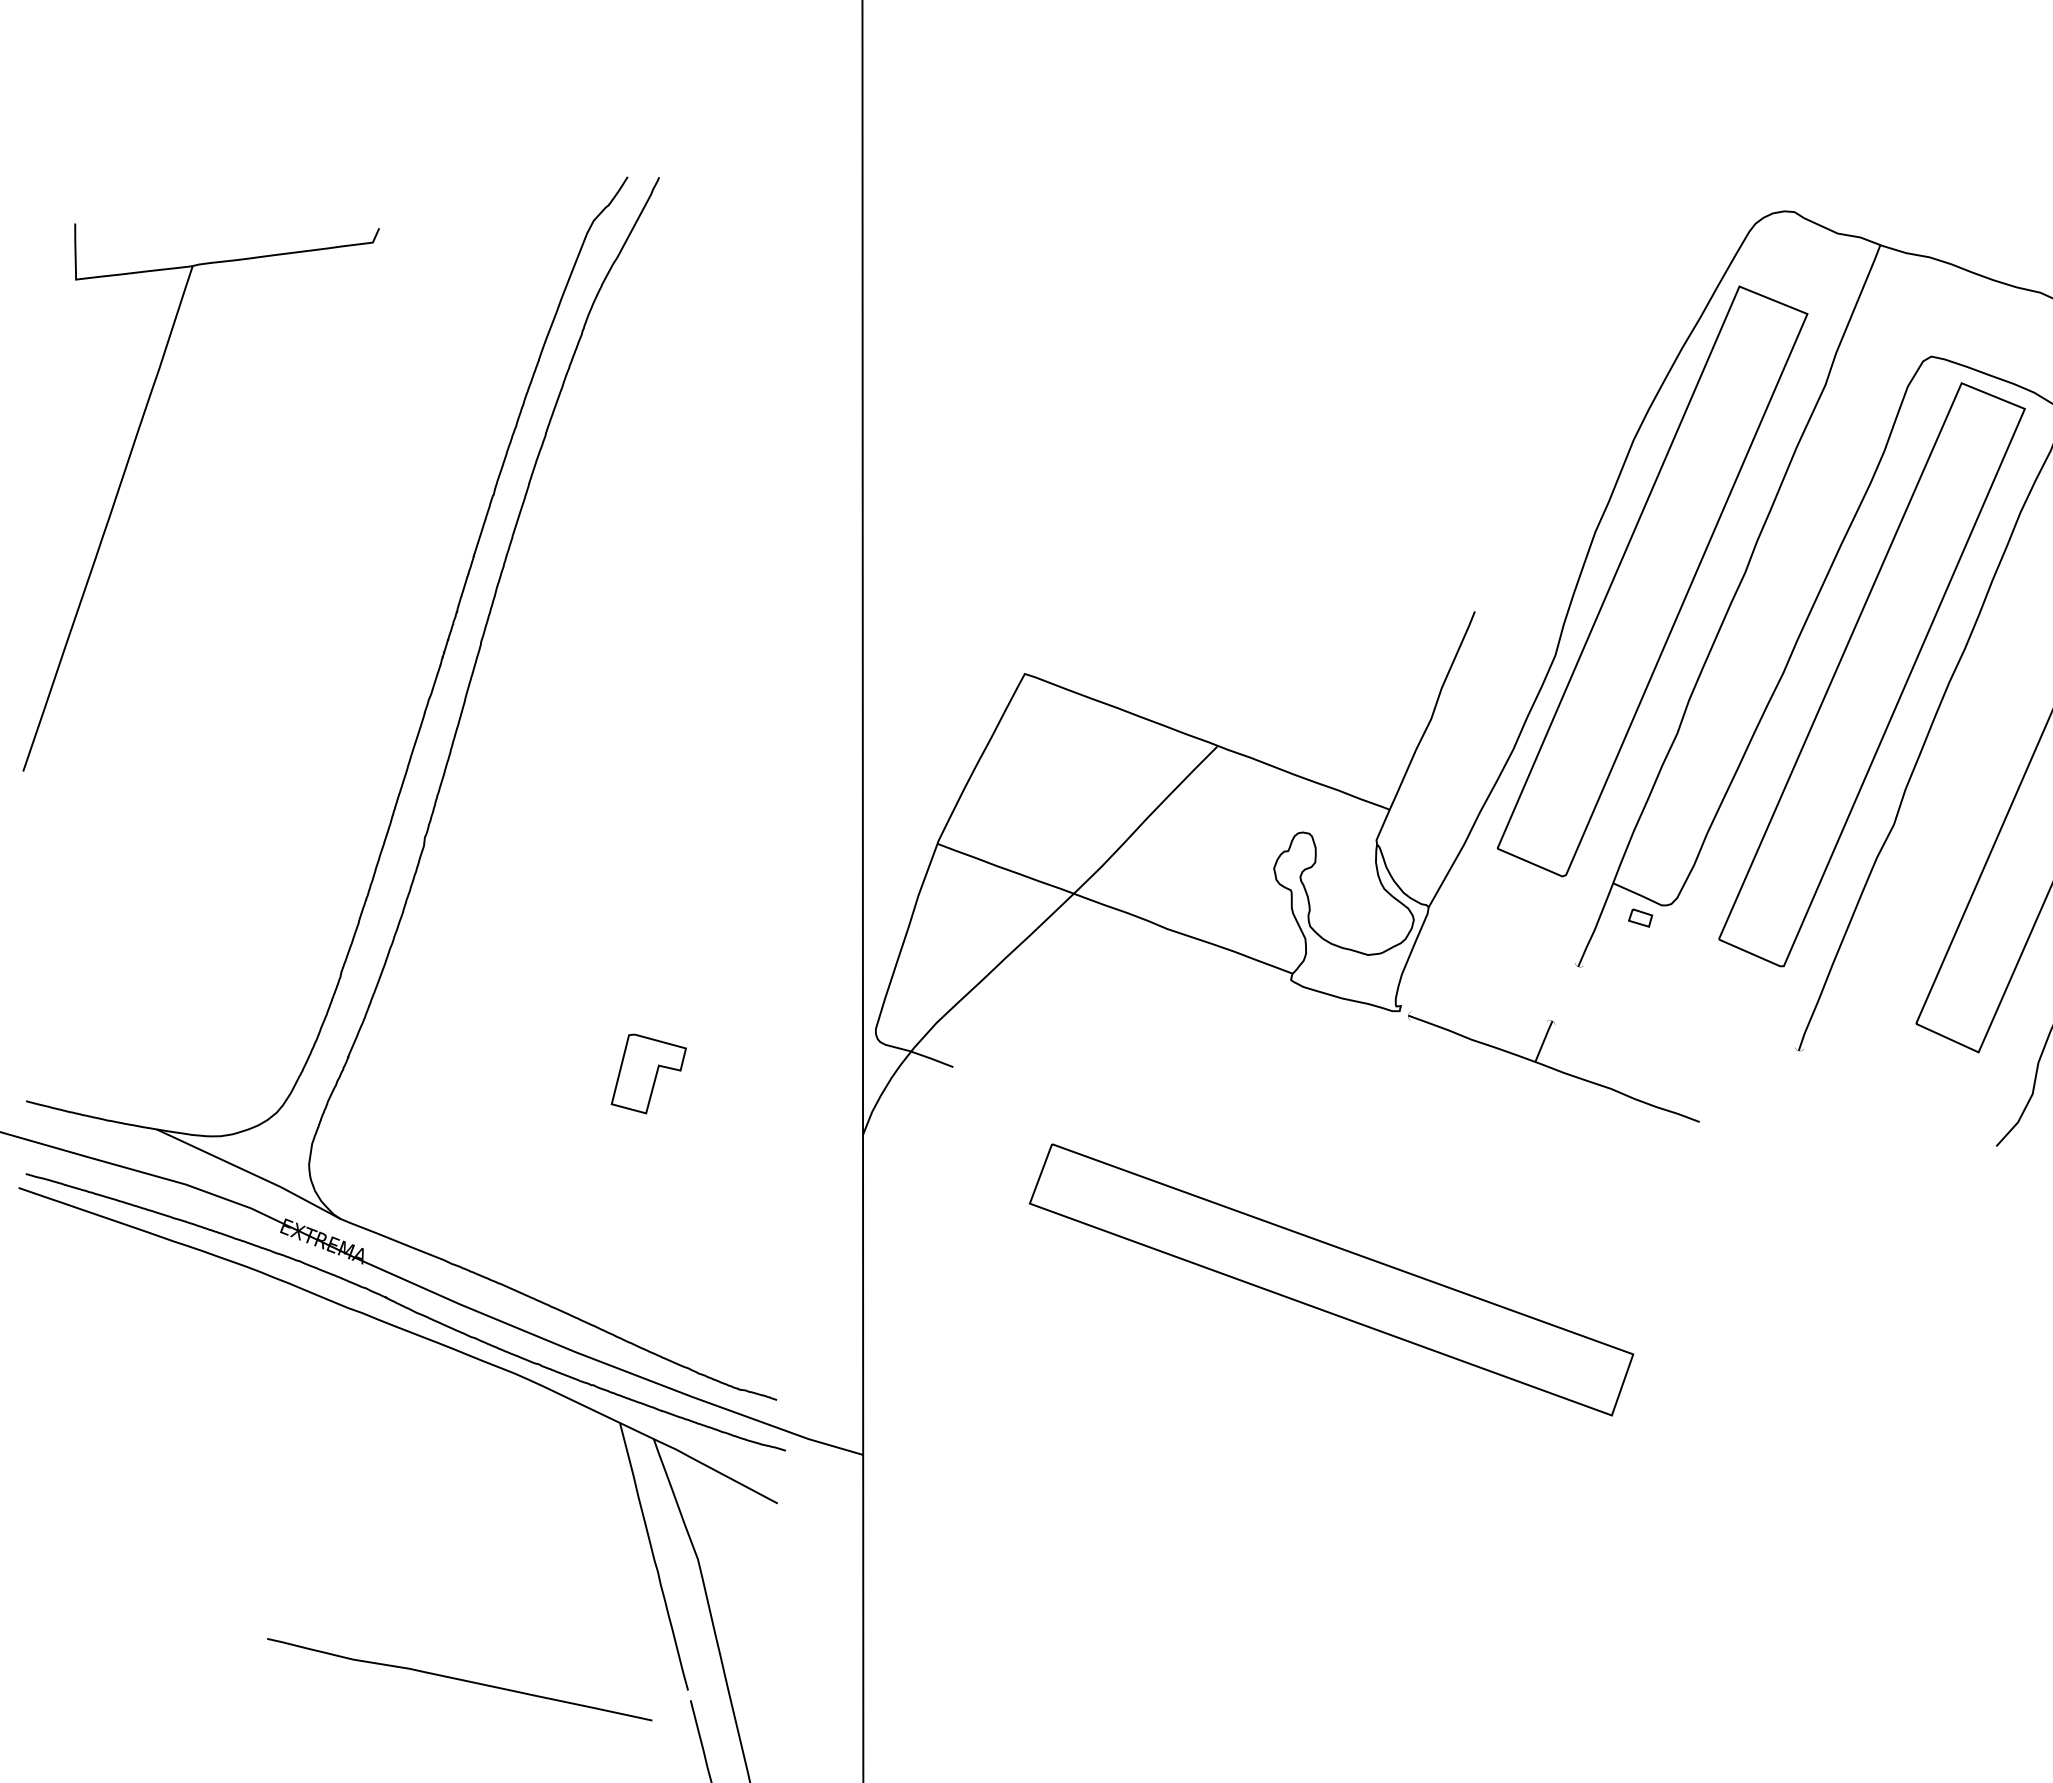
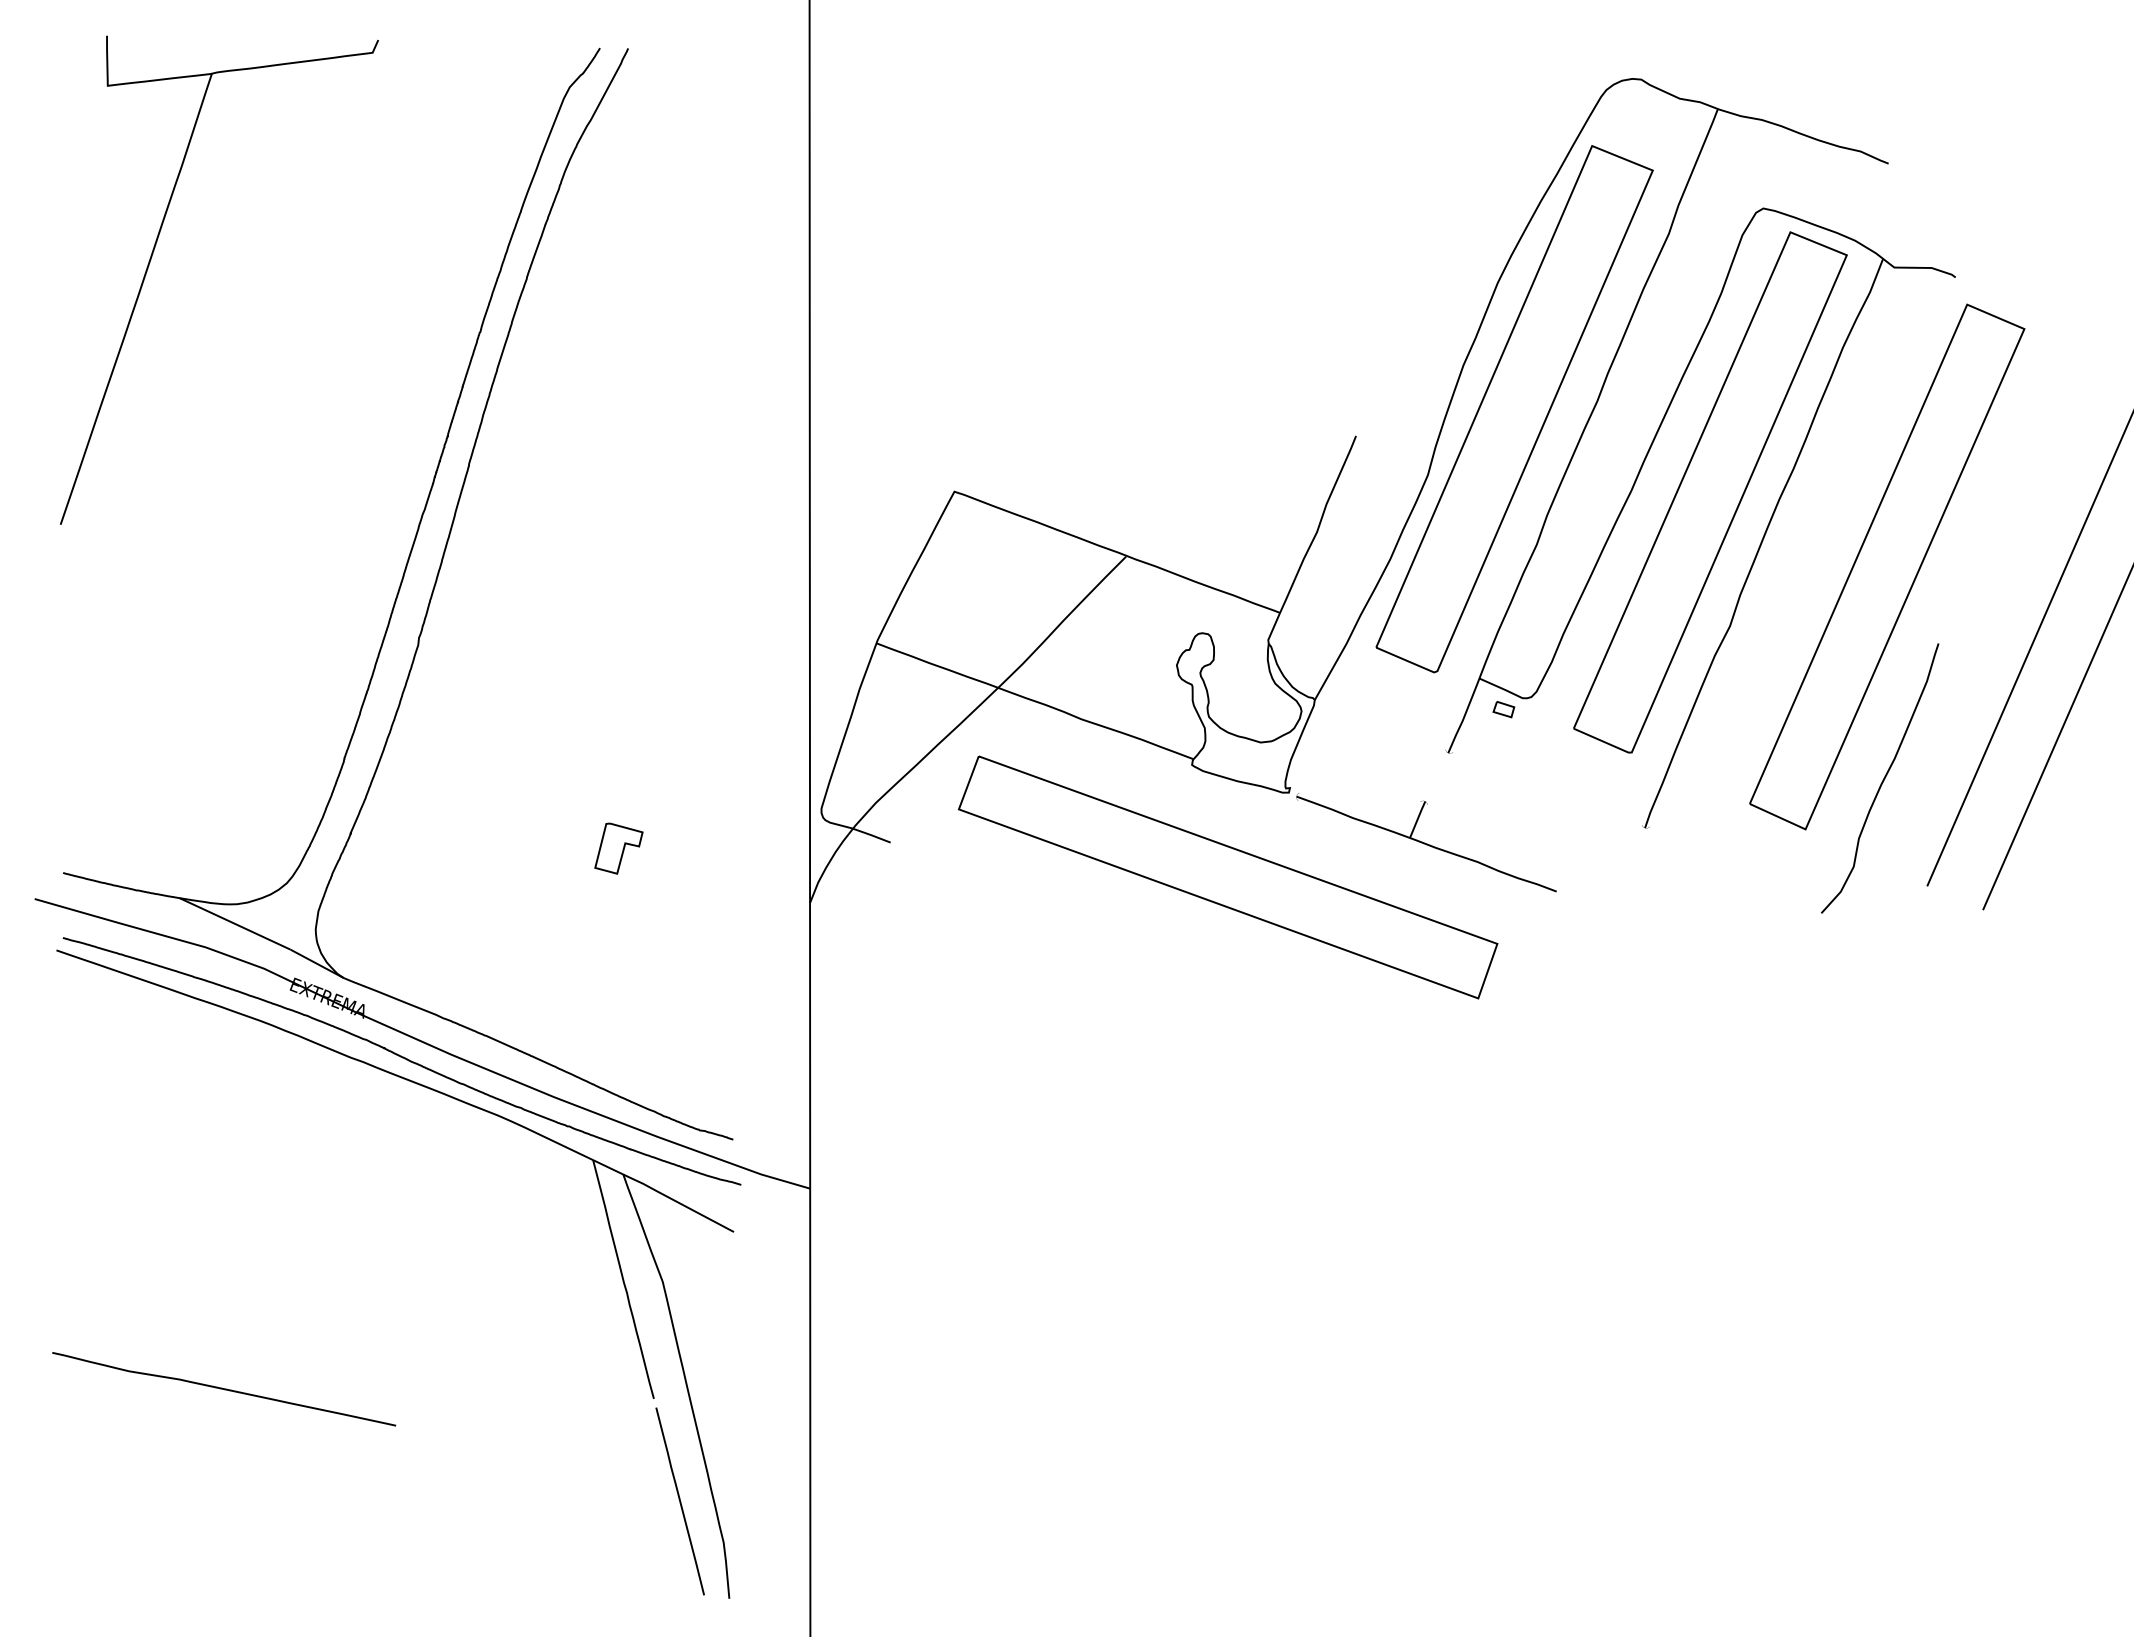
part: (126, 470) -> (152, 256), moved
part: (648, 1073) -> (618, 848), size x0.71
part: (1330, 1279) -> (1227, 877), moved
curve: (460, 1679) -> (224, 1389), moved

